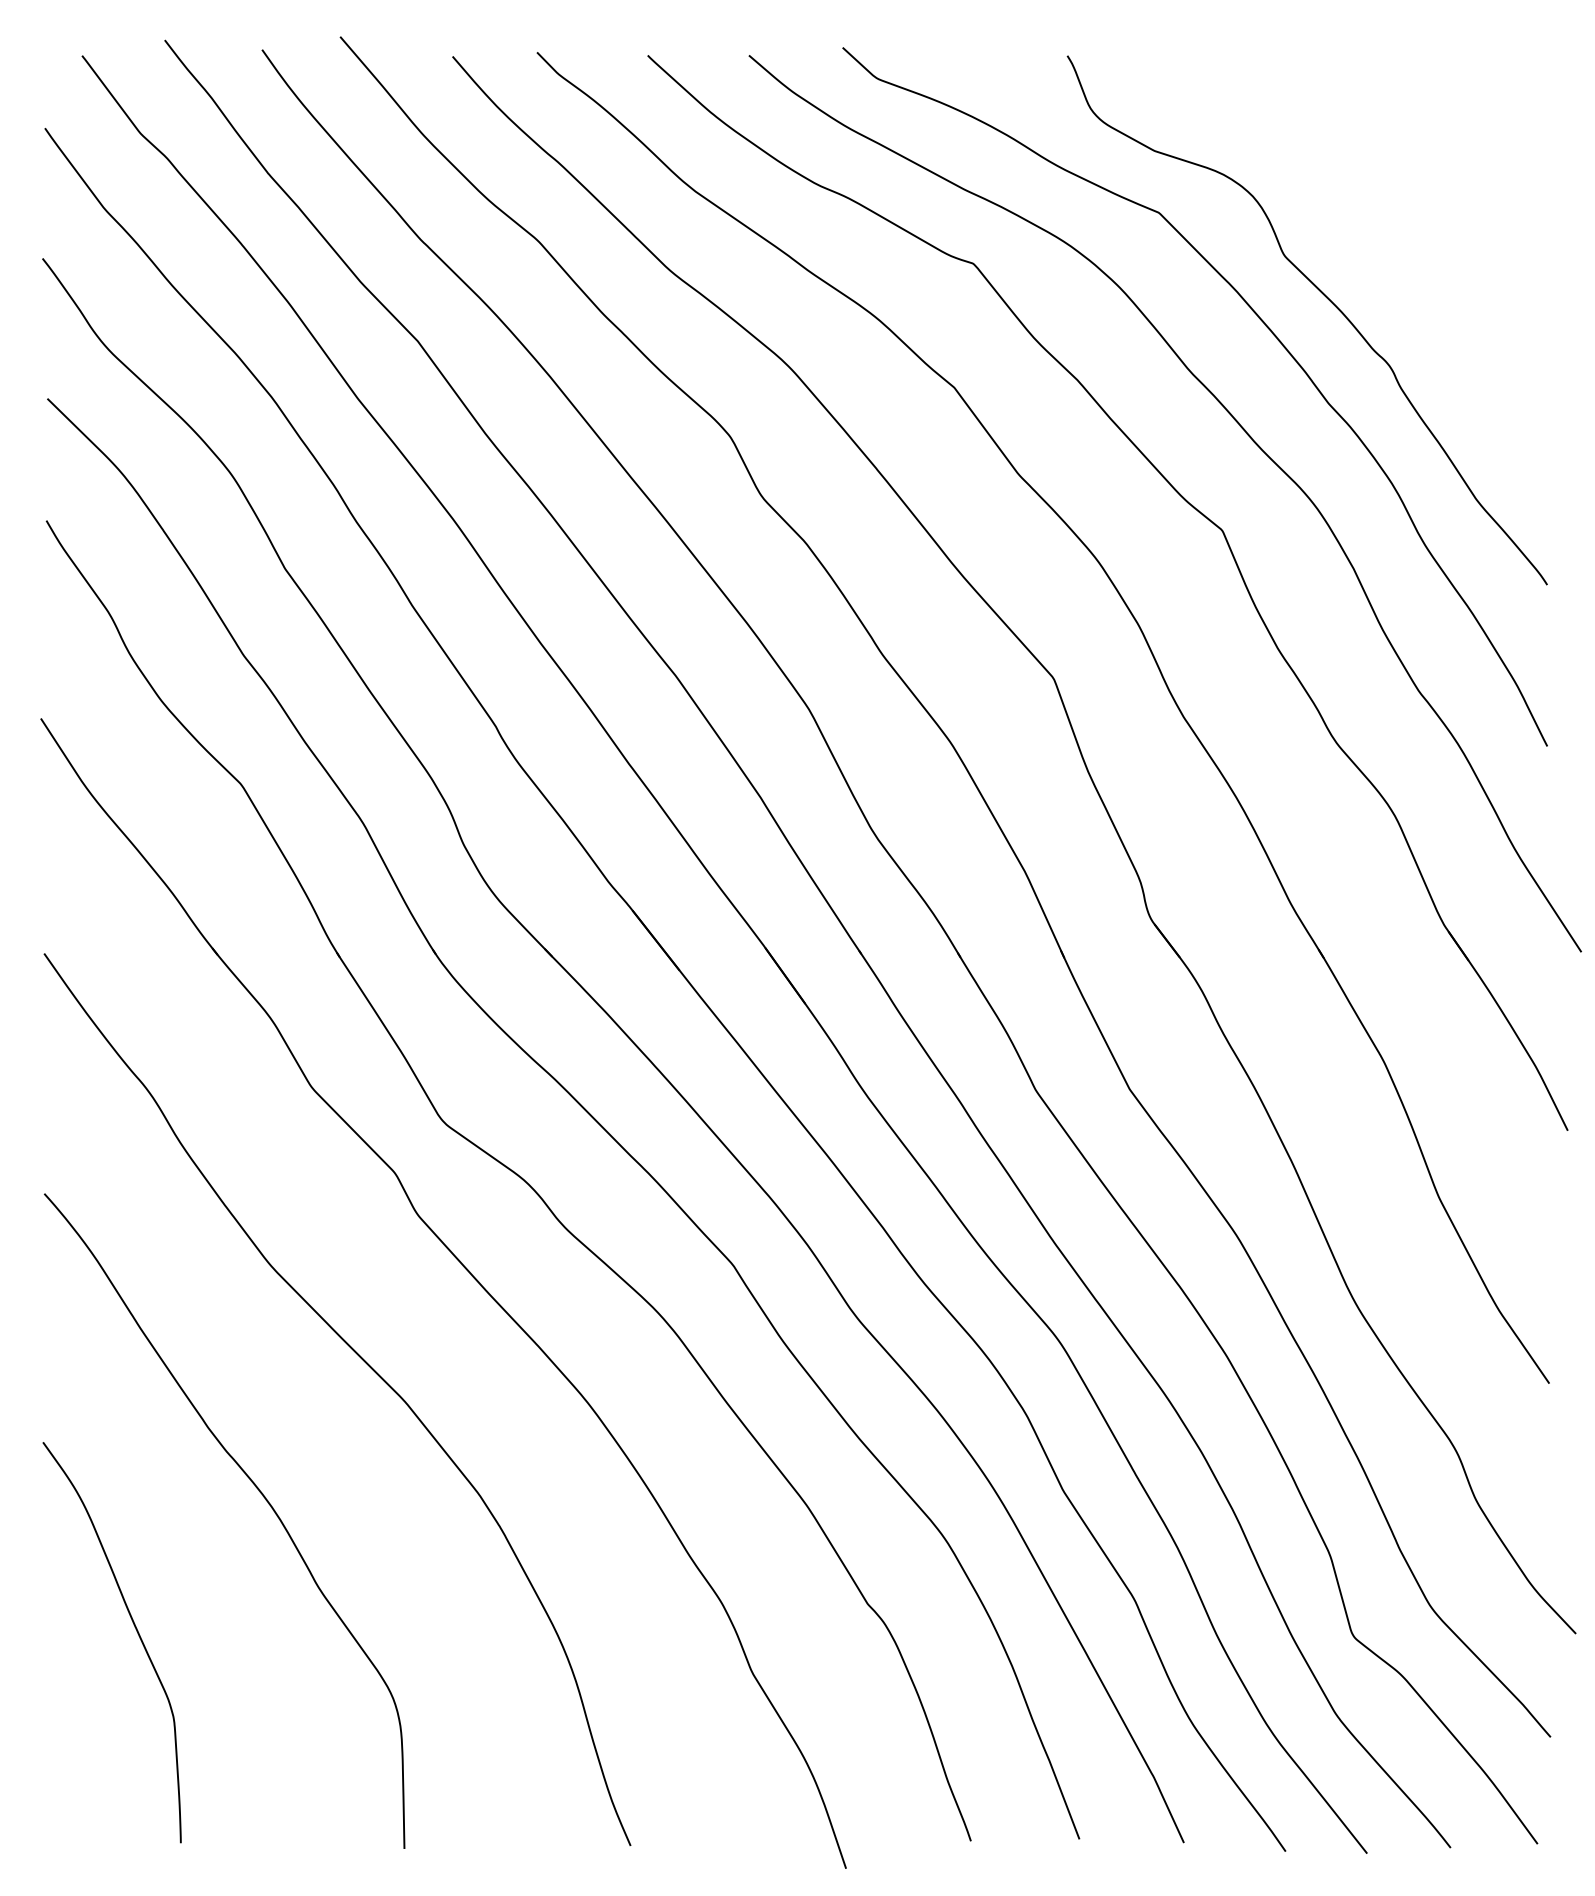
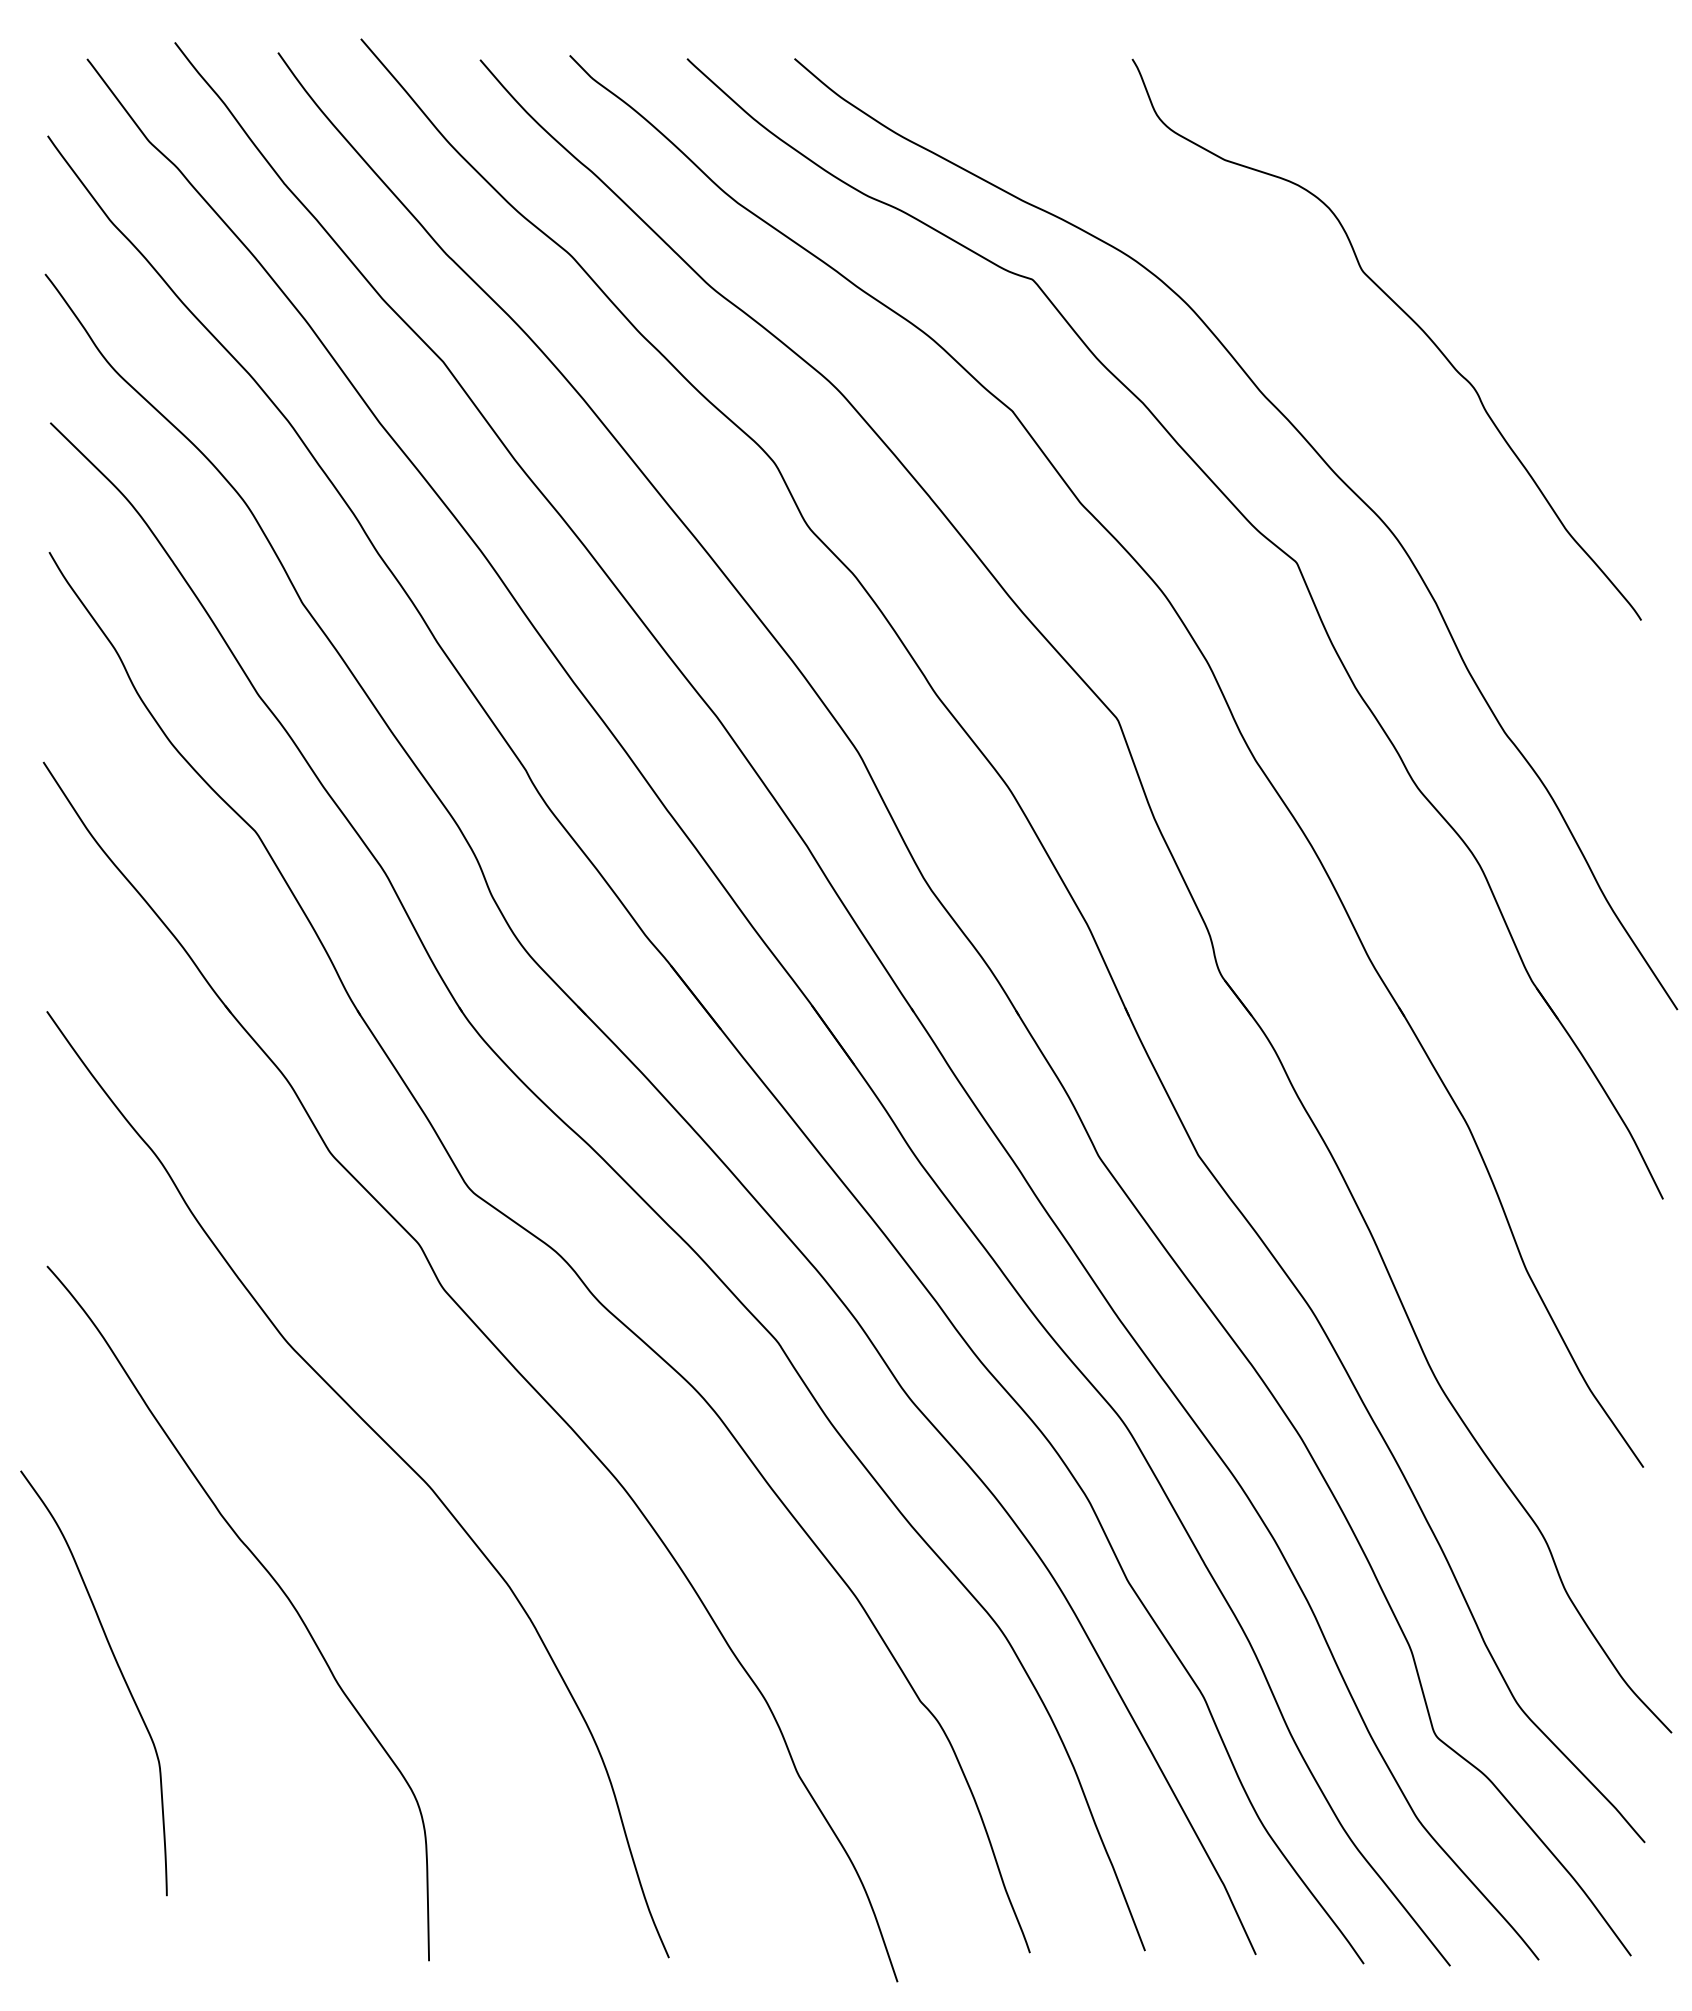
curve: (1268, 329) -> (1345, 349), removed
curve: (137, 1633) -> (120, 1673), moved

